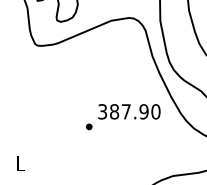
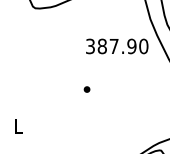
text: (129, 111) -> (117, 46), moved

